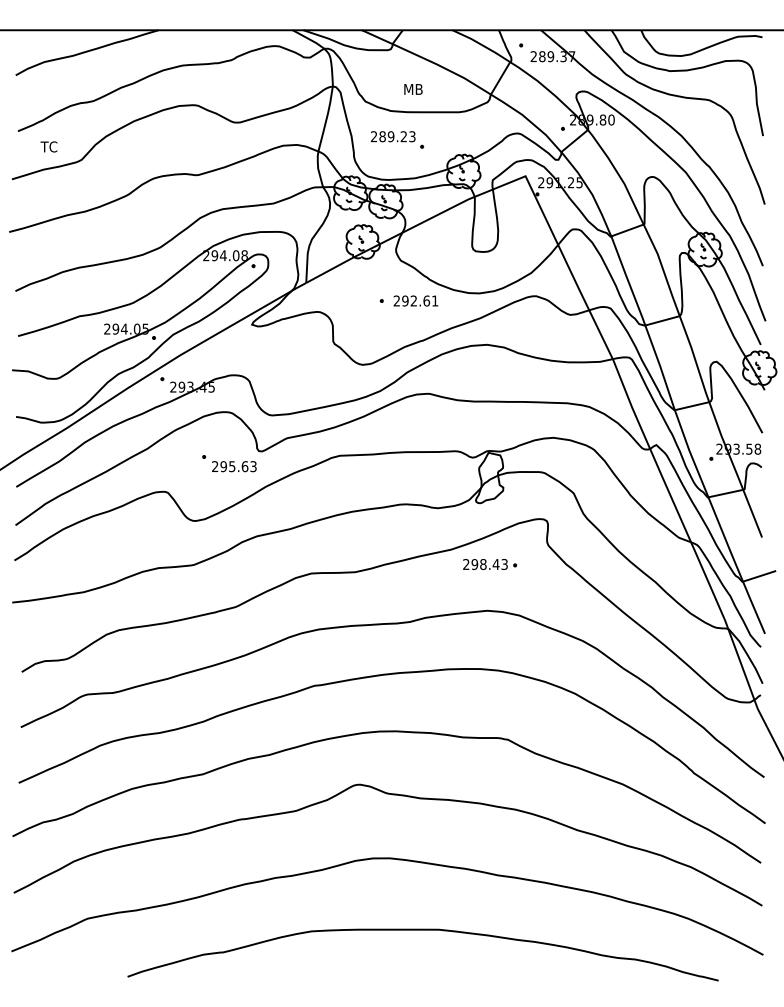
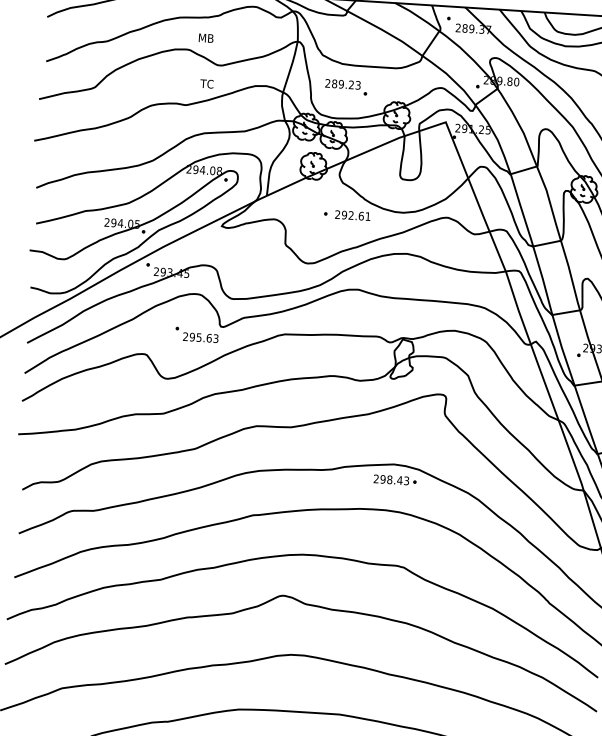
text: (413, 89) -> (206, 38), moved
text: (48, 146) -> (206, 83), moved
part: (490, 564) -> (395, 480), moved

